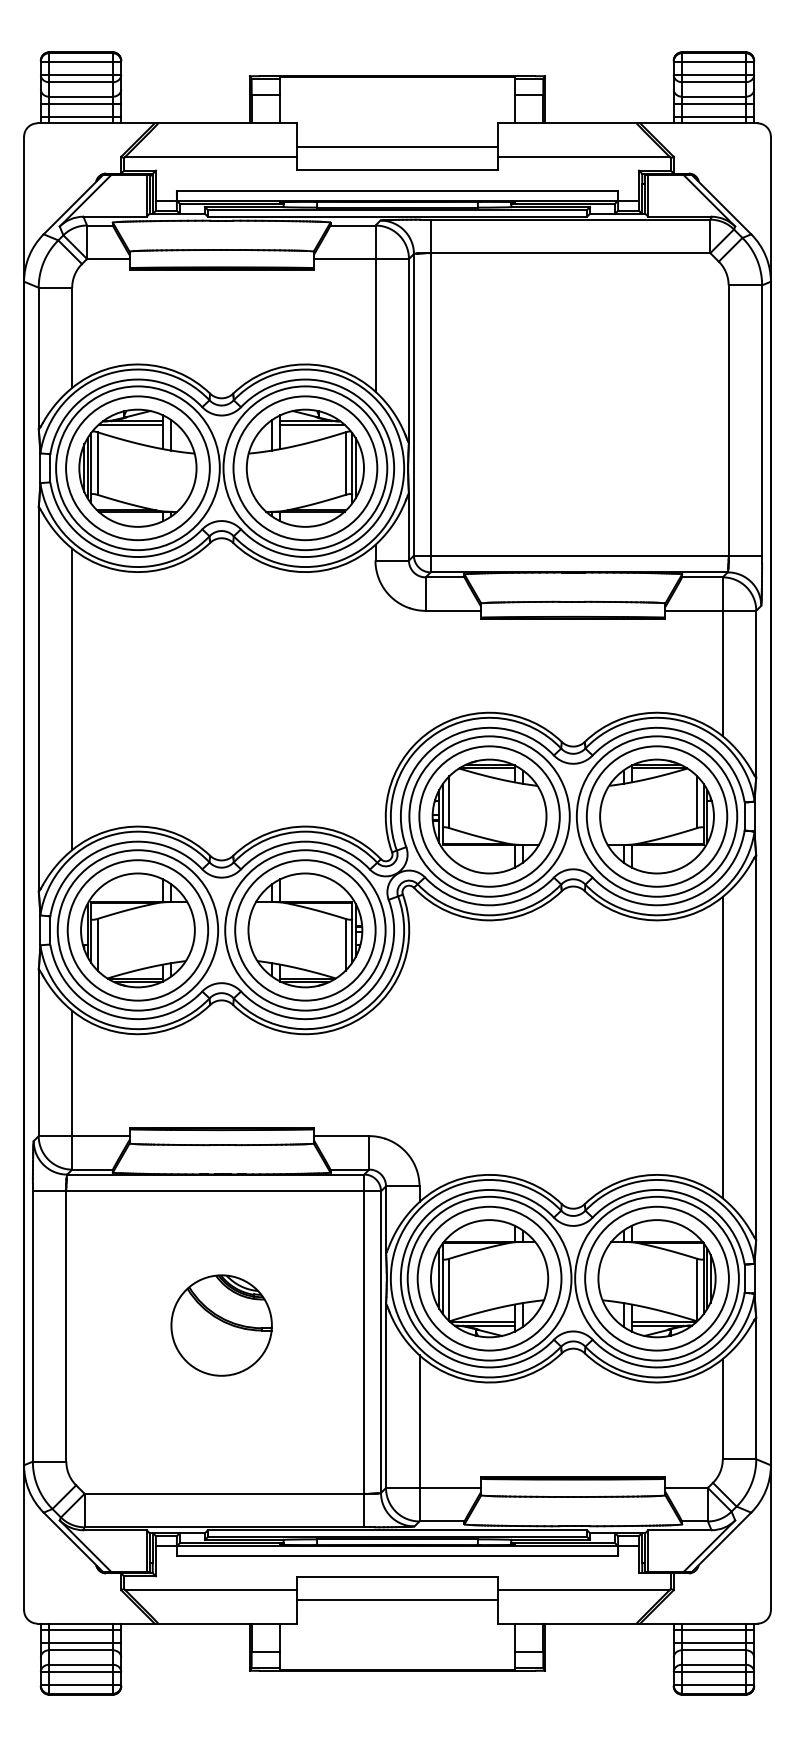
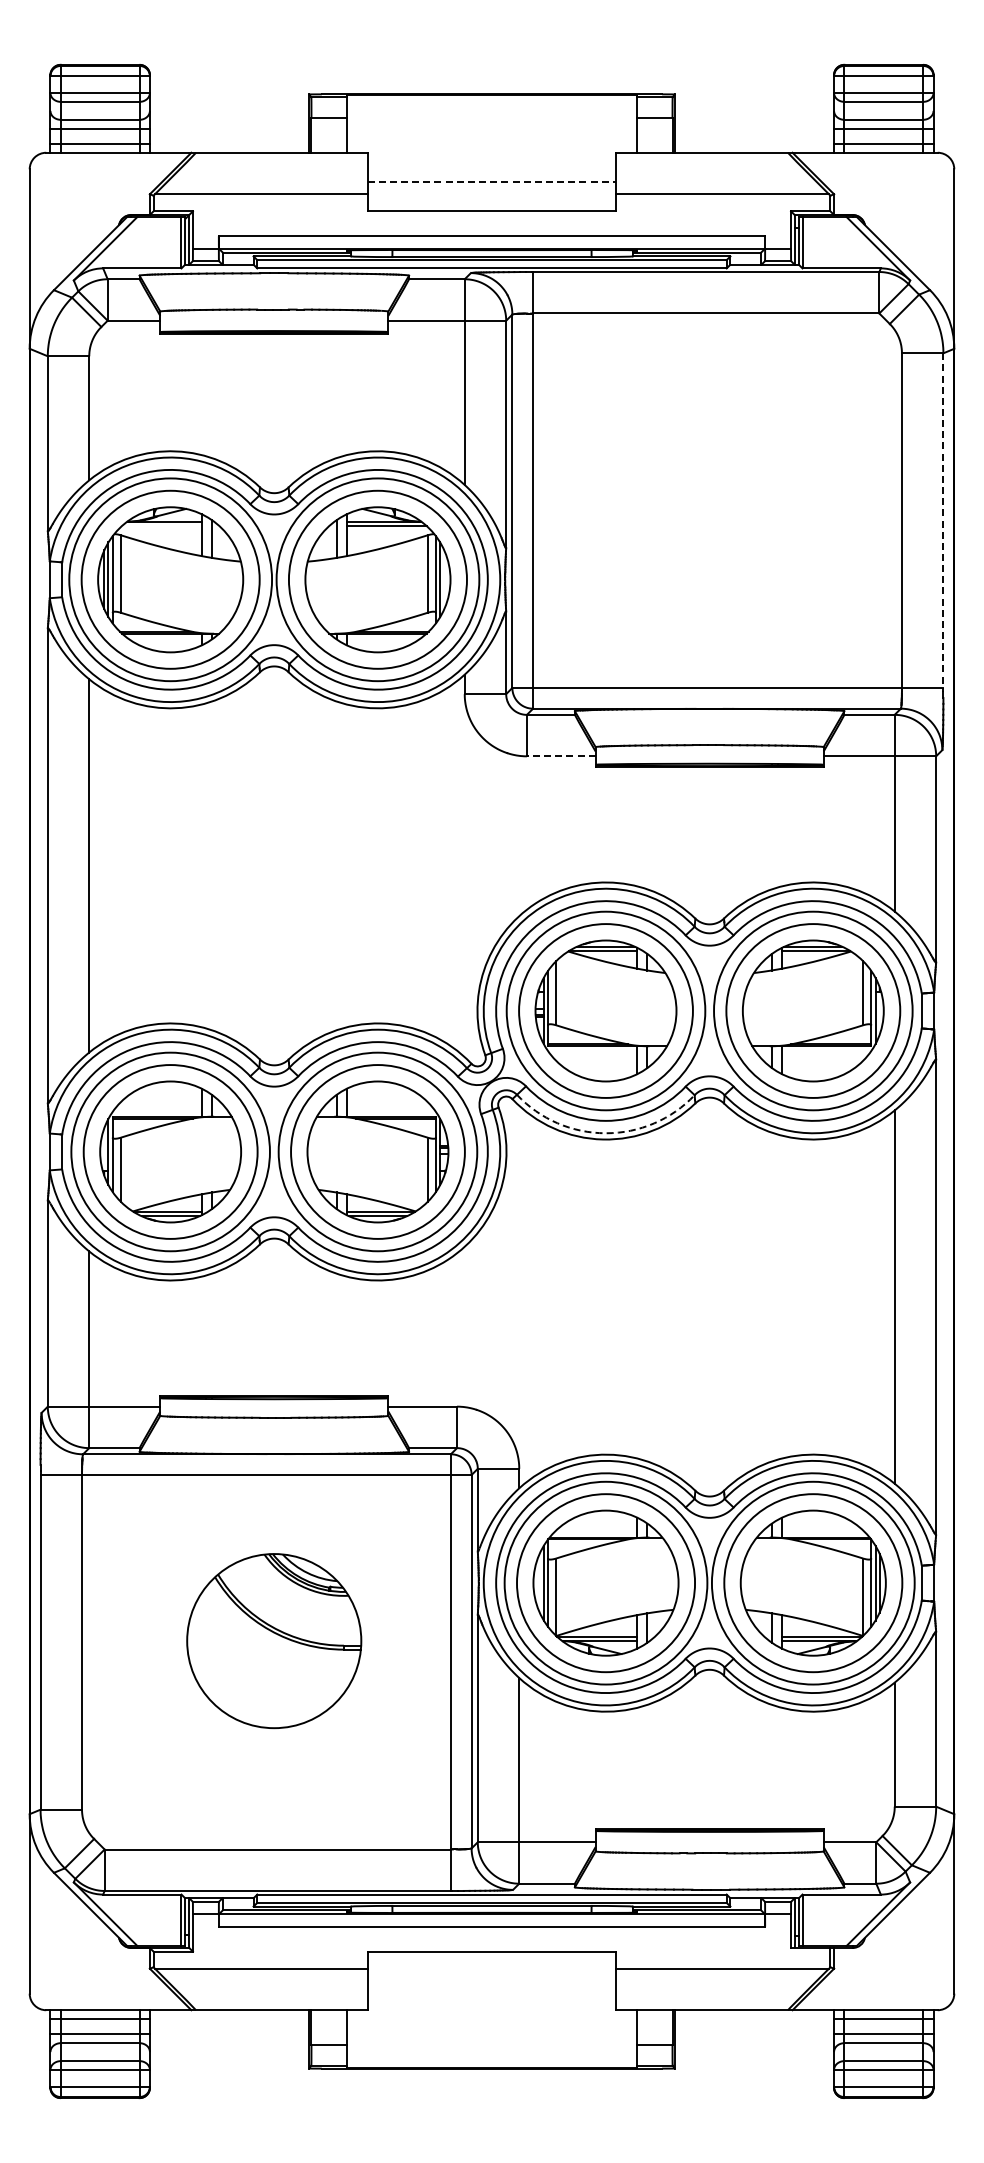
line: (397, 146) -> (492, 181), solid -> dashed
line: (762, 422) -> (943, 523), solid -> dashed
line: (130, 424) -> (161, 525), removed
line: (452, 610) -> (560, 756), solid -> dashed
arc: (489, 915) -> (605, 1133), solid -> dashed
part: (221, 1325) -> (274, 1641), size x1.4
line: (397, 1600) -> (491, 1981), removed

